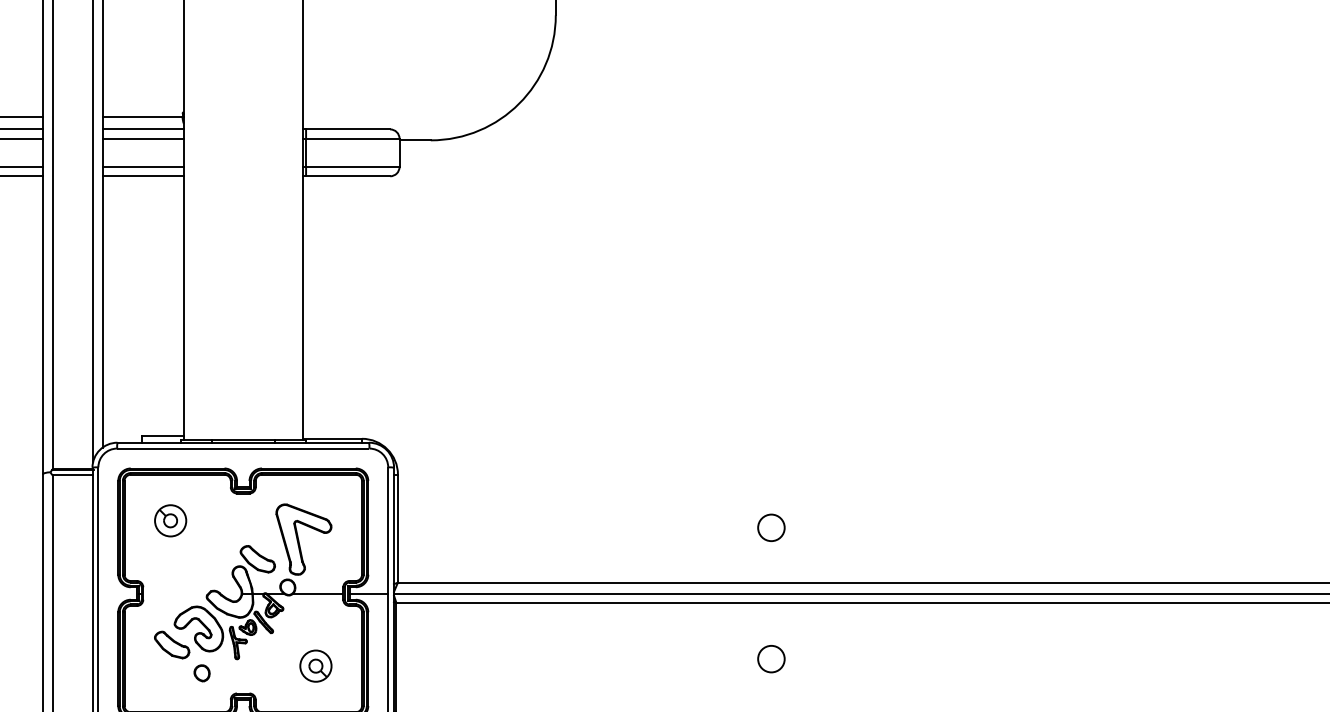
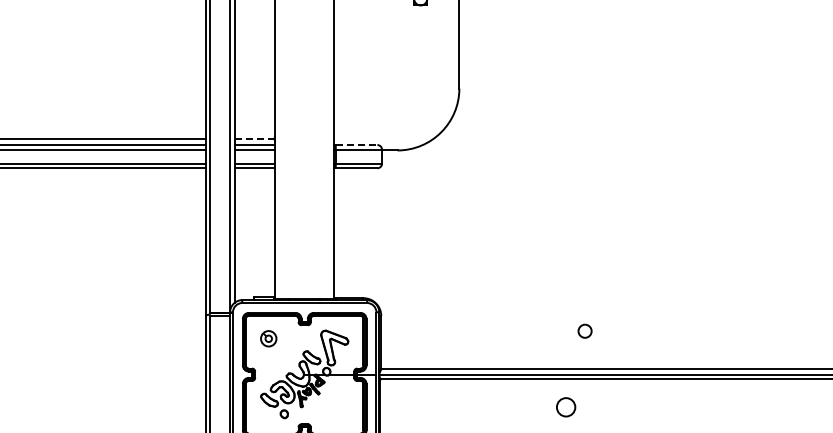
line: (141, 116) -> (254, 138), solid -> dashed
line: (347, 130) -> (356, 145), solid -> dashed
circle: (770, 526) -> (584, 330), moved
circle: (770, 657) -> (565, 406), size x1.4
part: (315, 665) -> (340, 410), removed

